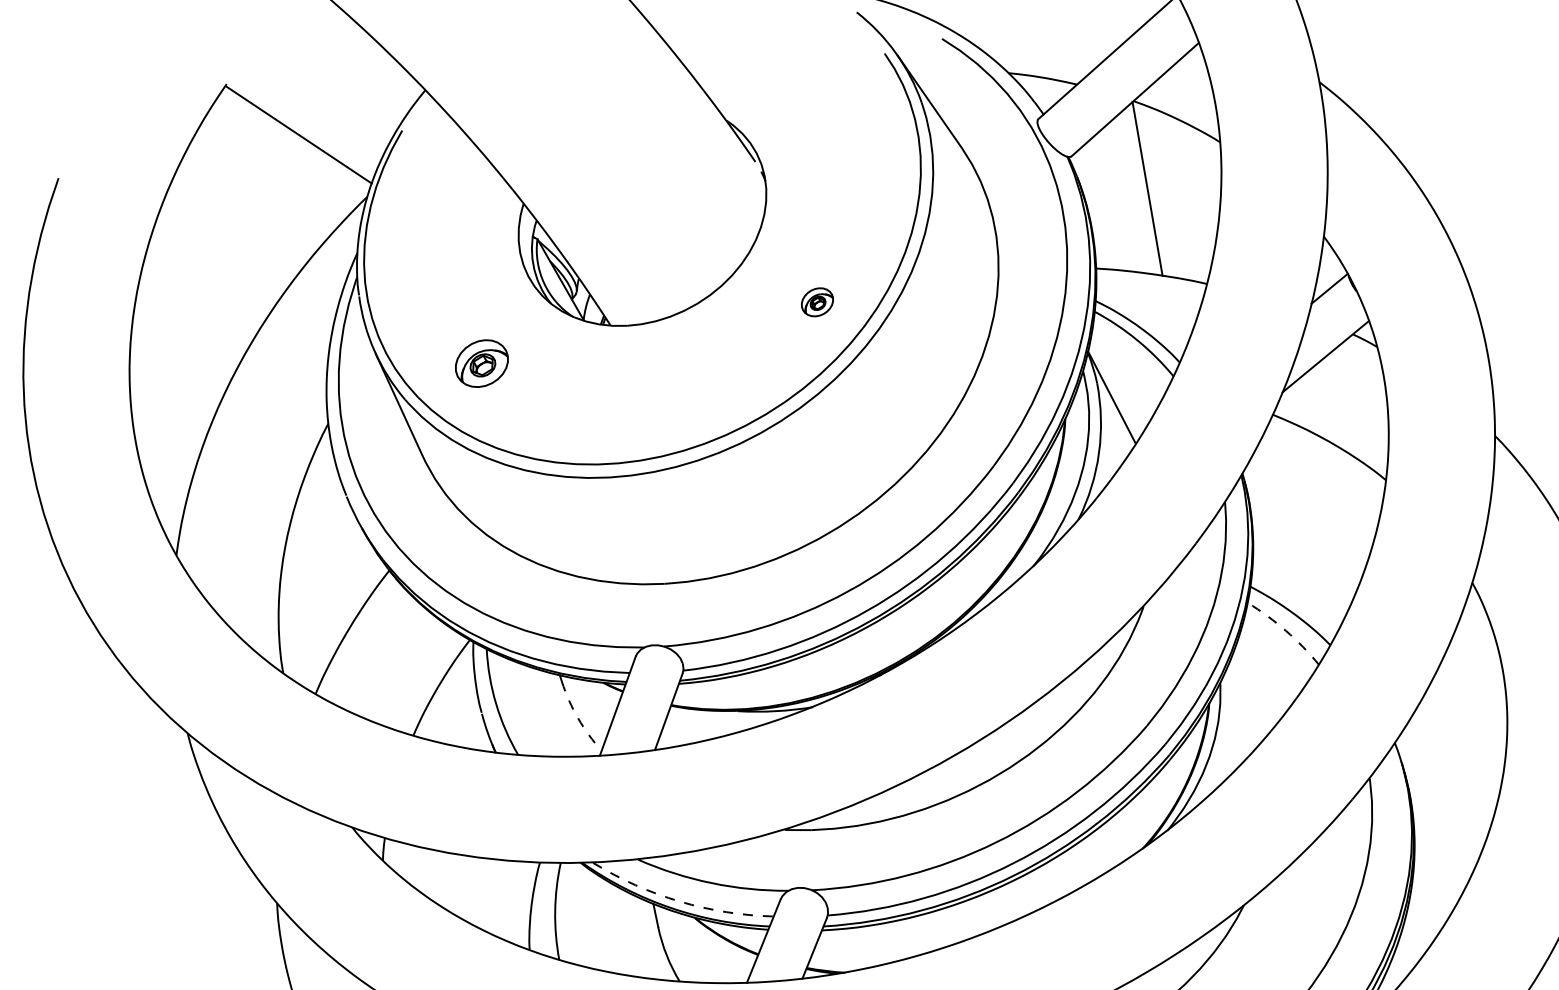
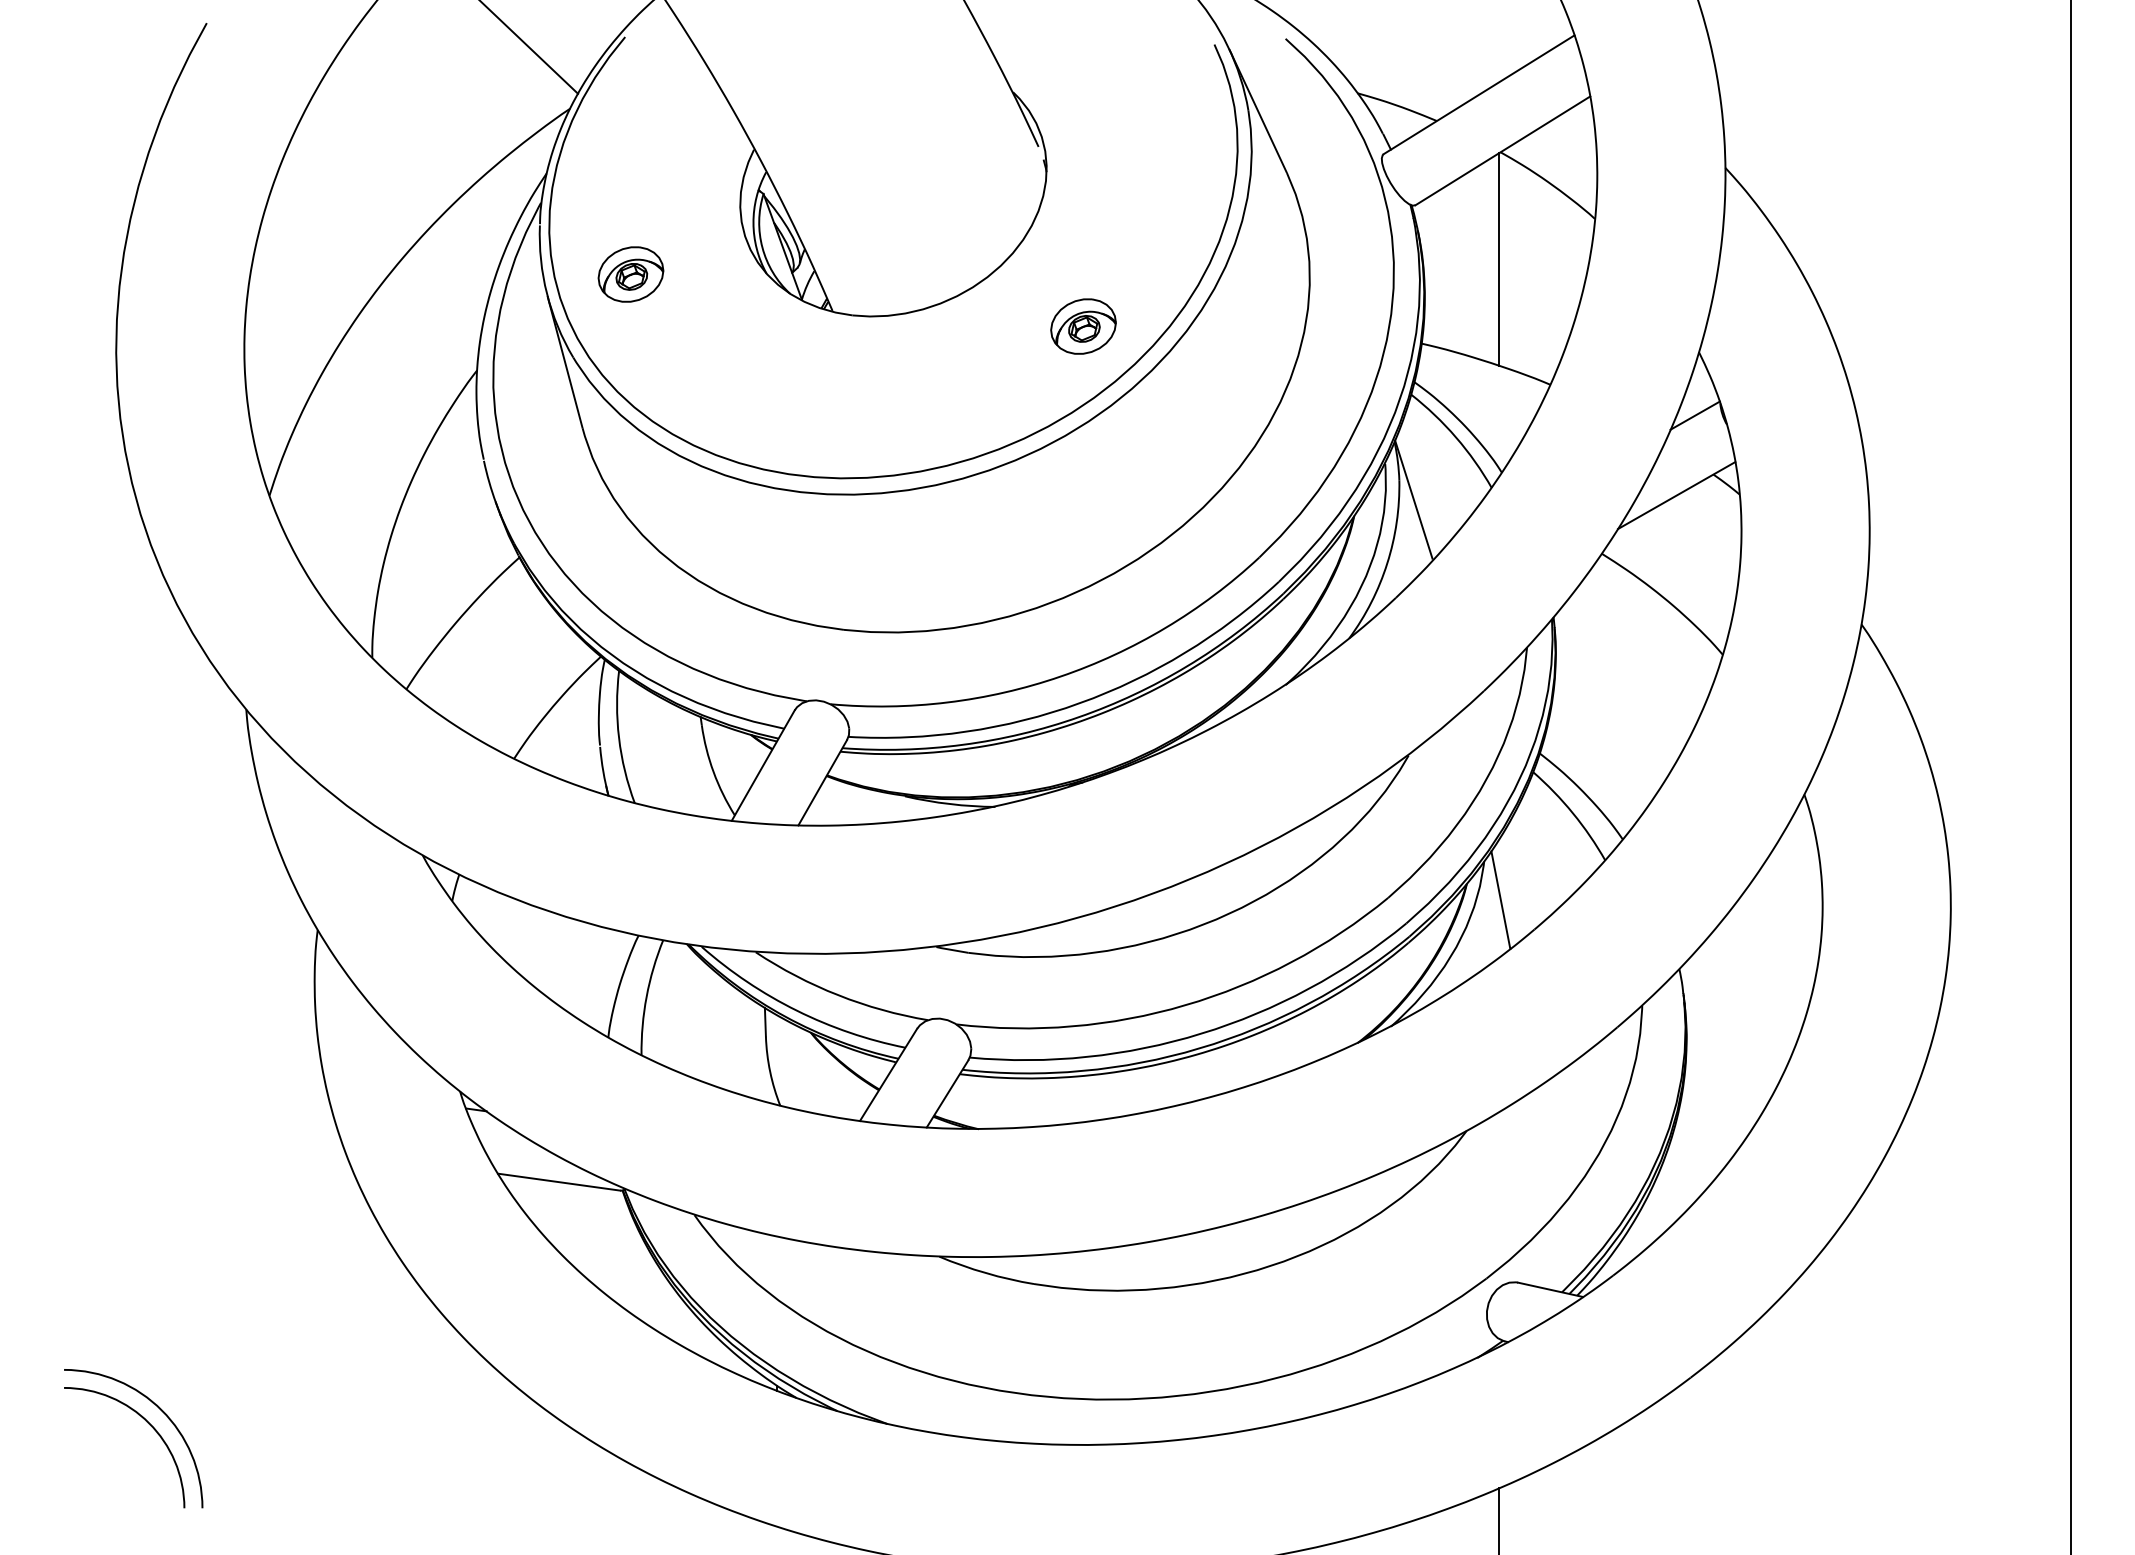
part: (817, 302) -> (1083, 326), size x1.67
part: (481, 363) -> (630, 274), moved
arc: (1286, 630) -> (1573, 813), dashed -> solid
line: (1239, 712) -> (1500, 900), added
arc: (578, 718) -> (713, 772), dashed -> solid
arc: (679, 901) -> (796, 1010), dashed -> solid

